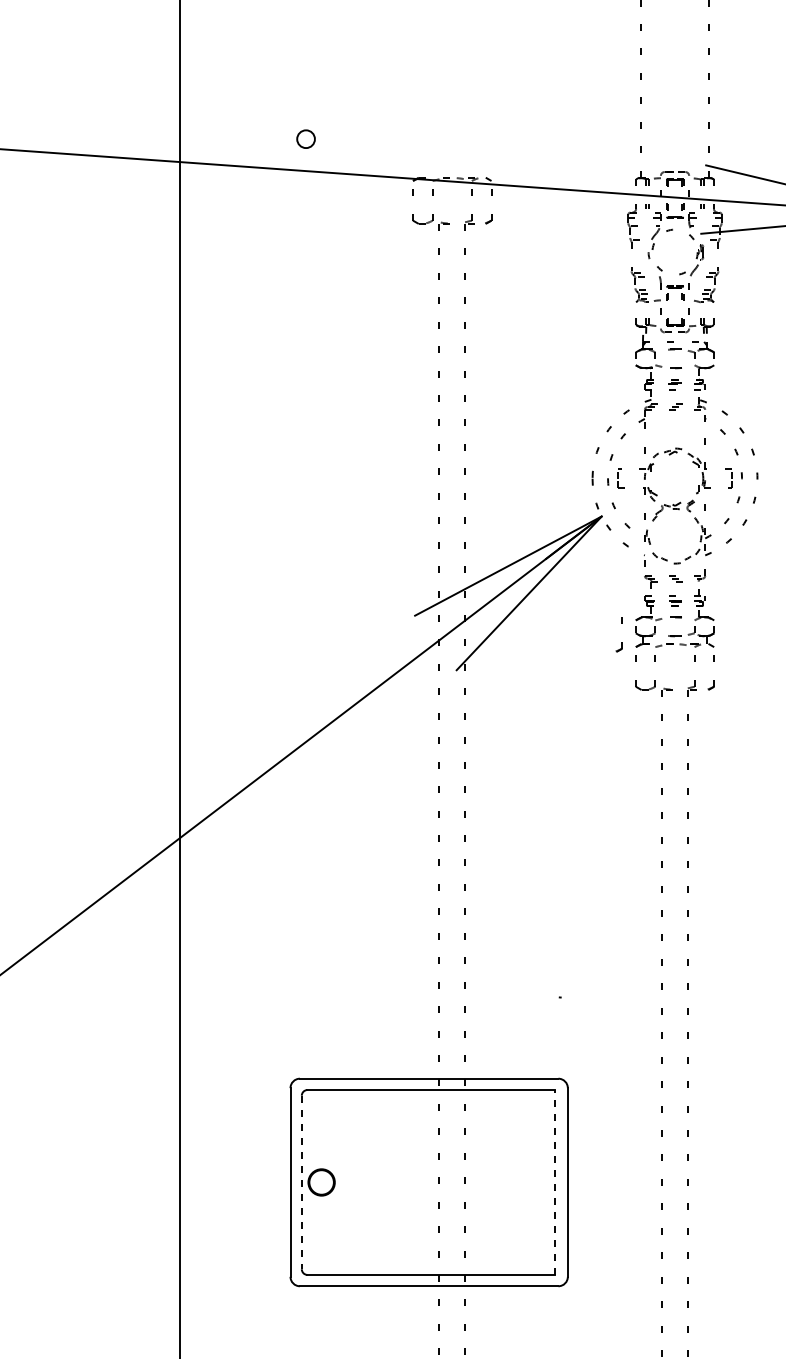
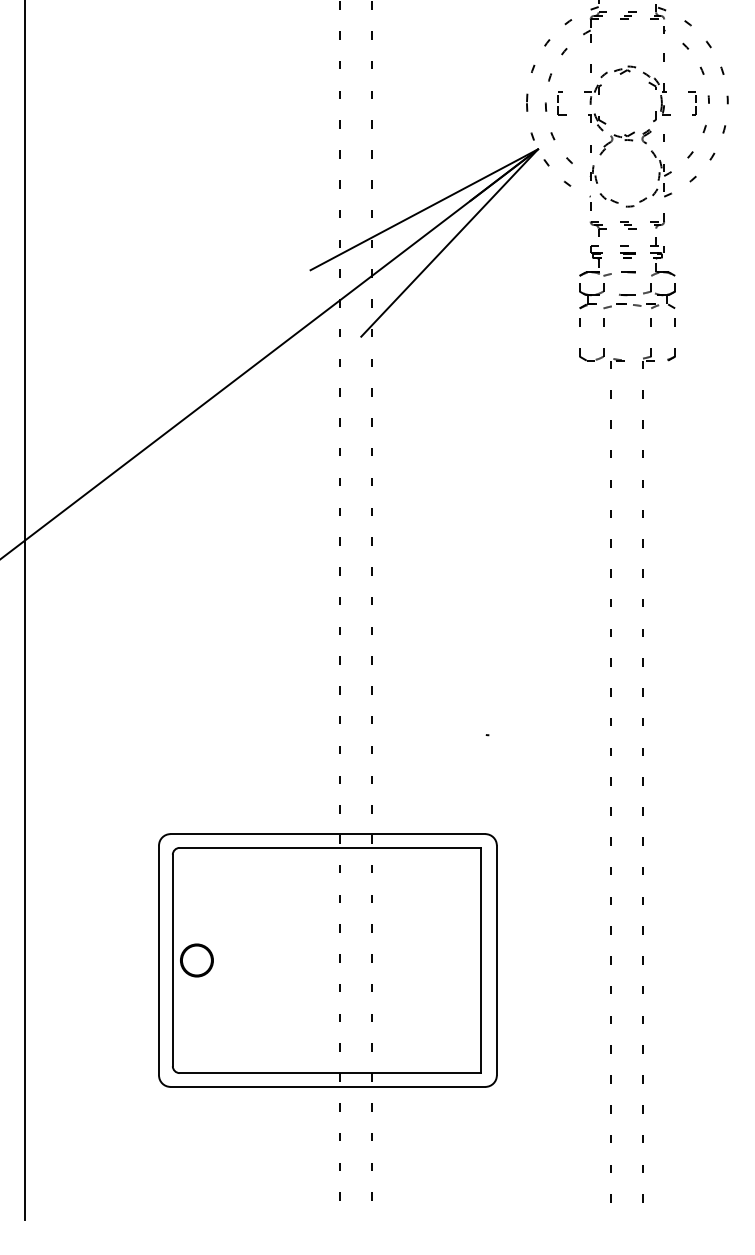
part: (621, 642) -> (562, 302), removed
line: (554, 1181) -> (480, 959), dashed -> solid
line: (301, 1182) -> (172, 960), dashed -> solid

